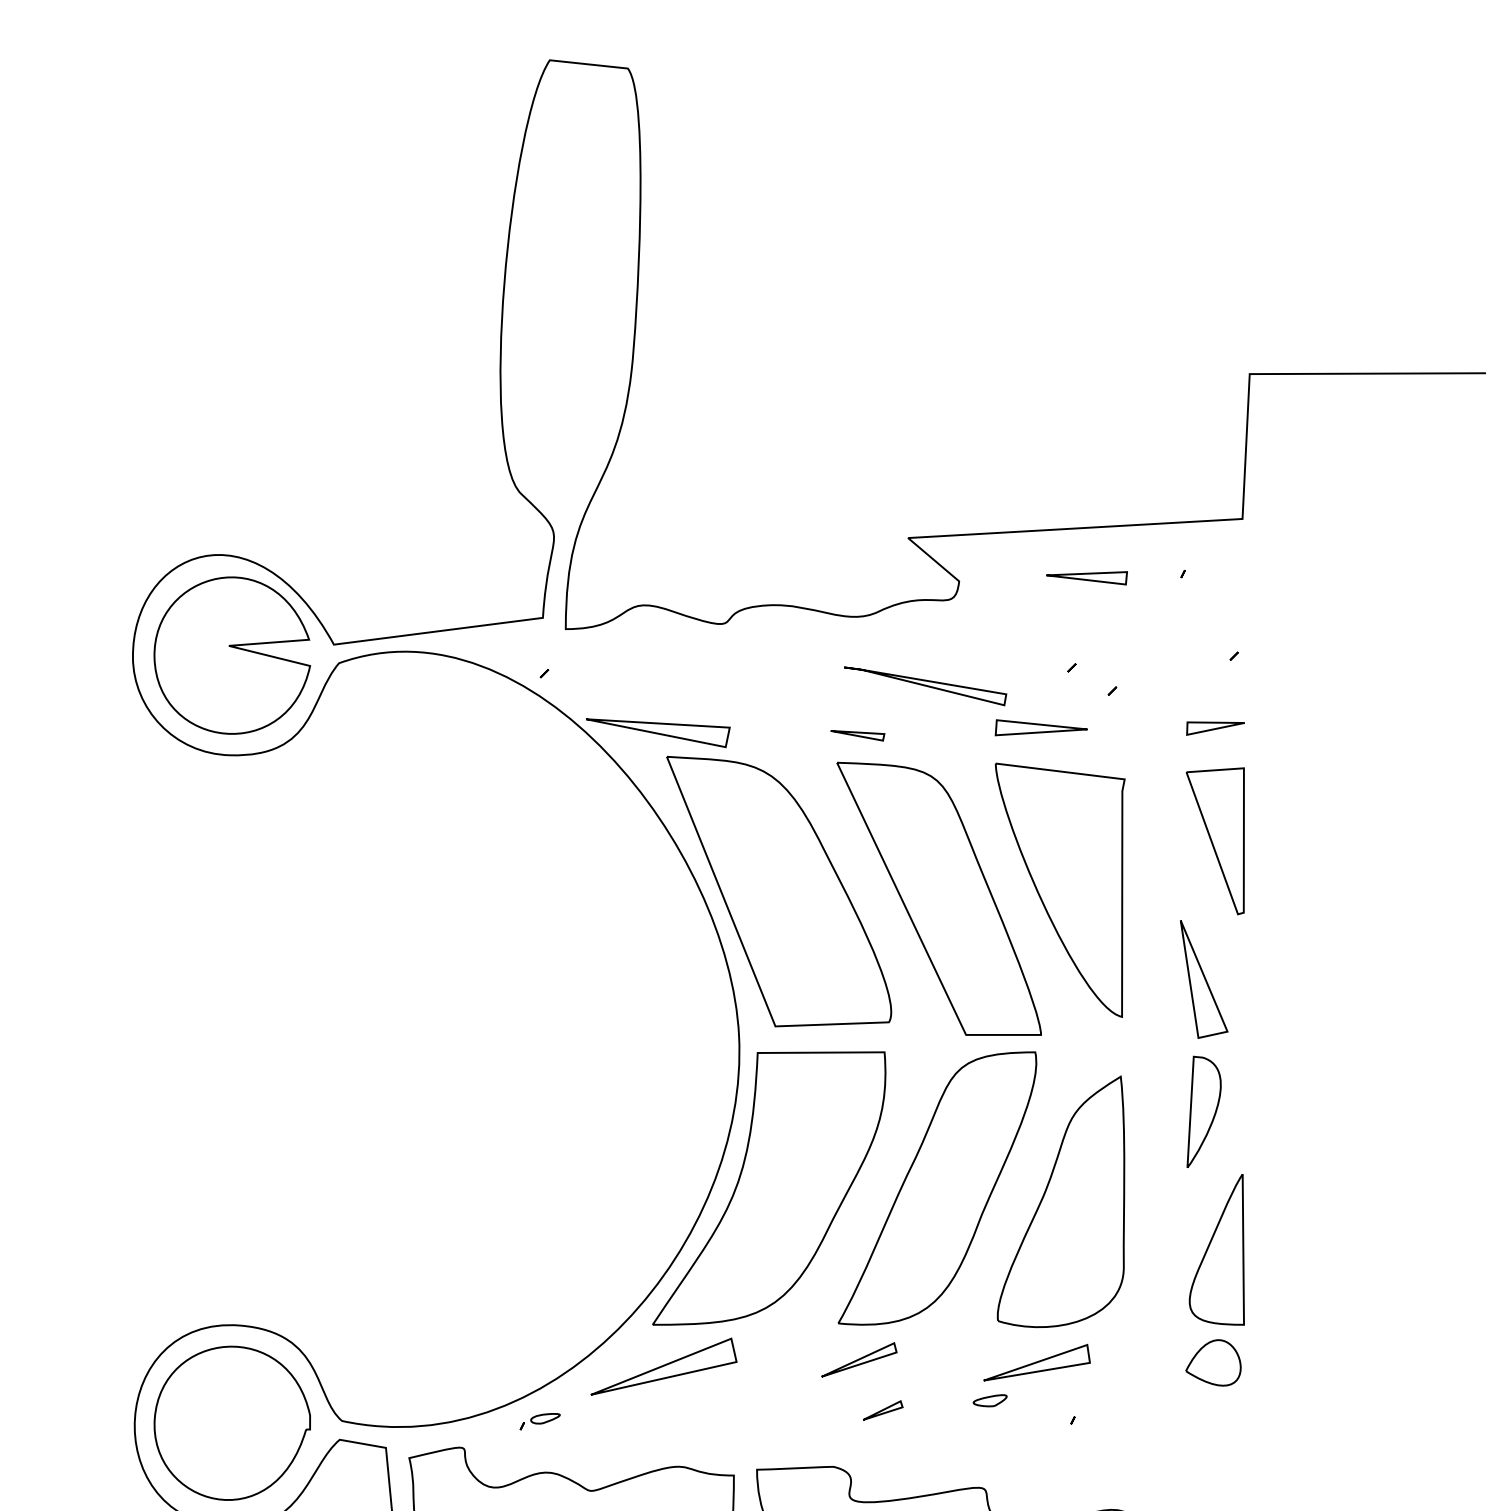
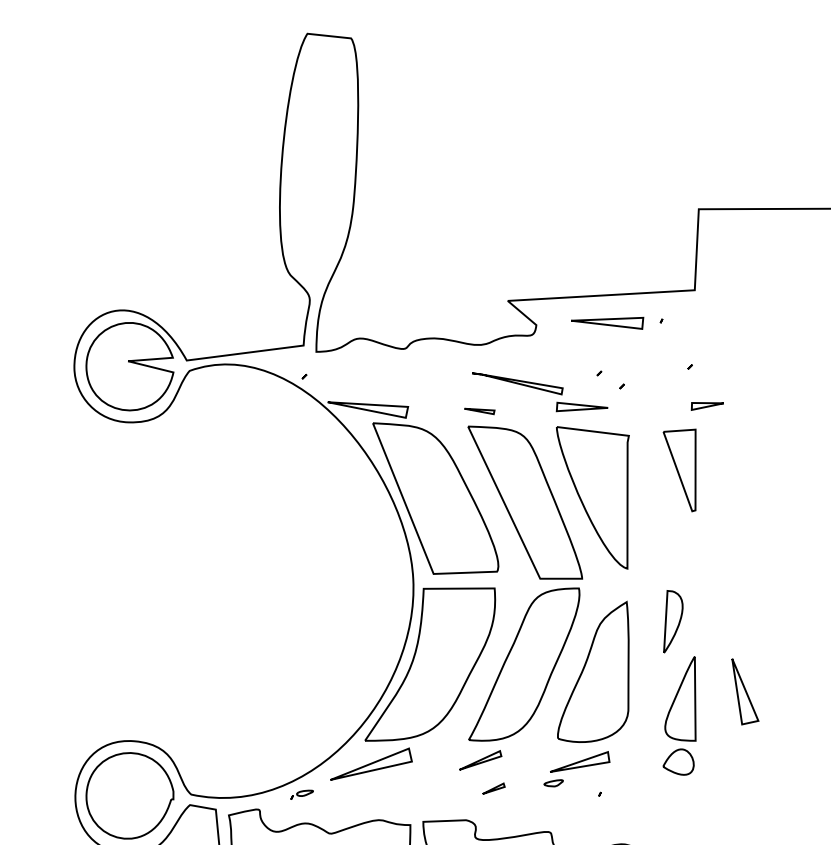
part: (1088, 578) -> (608, 323), size x1.6
part: (1213, 728) -> (706, 406), moved
part: (1204, 979) -> (745, 691), moved

